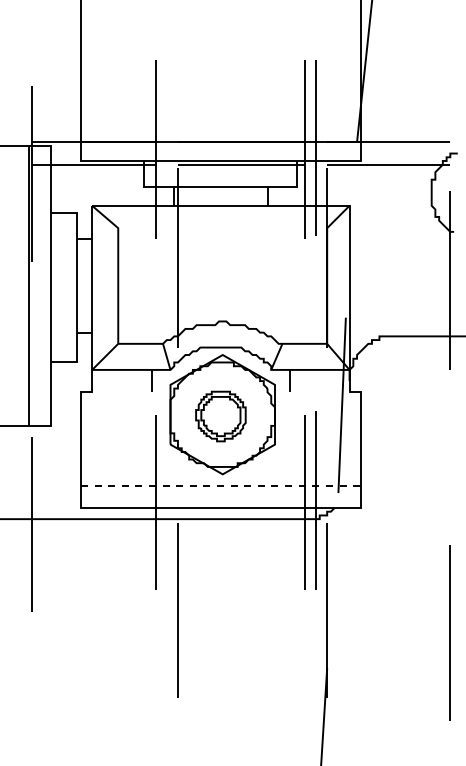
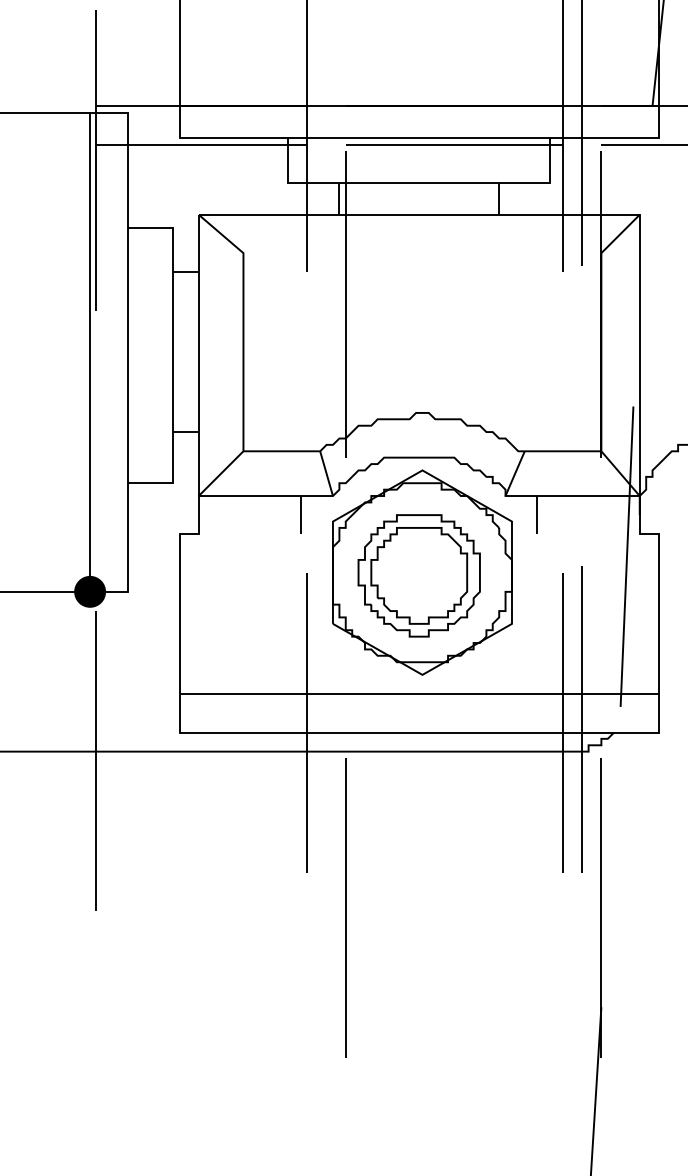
part: (220, 416) -> (418, 575), size x1.43
fill: (28, 425) -> (89, 591), added
line: (220, 485) -> (418, 693), dashed -> solid

